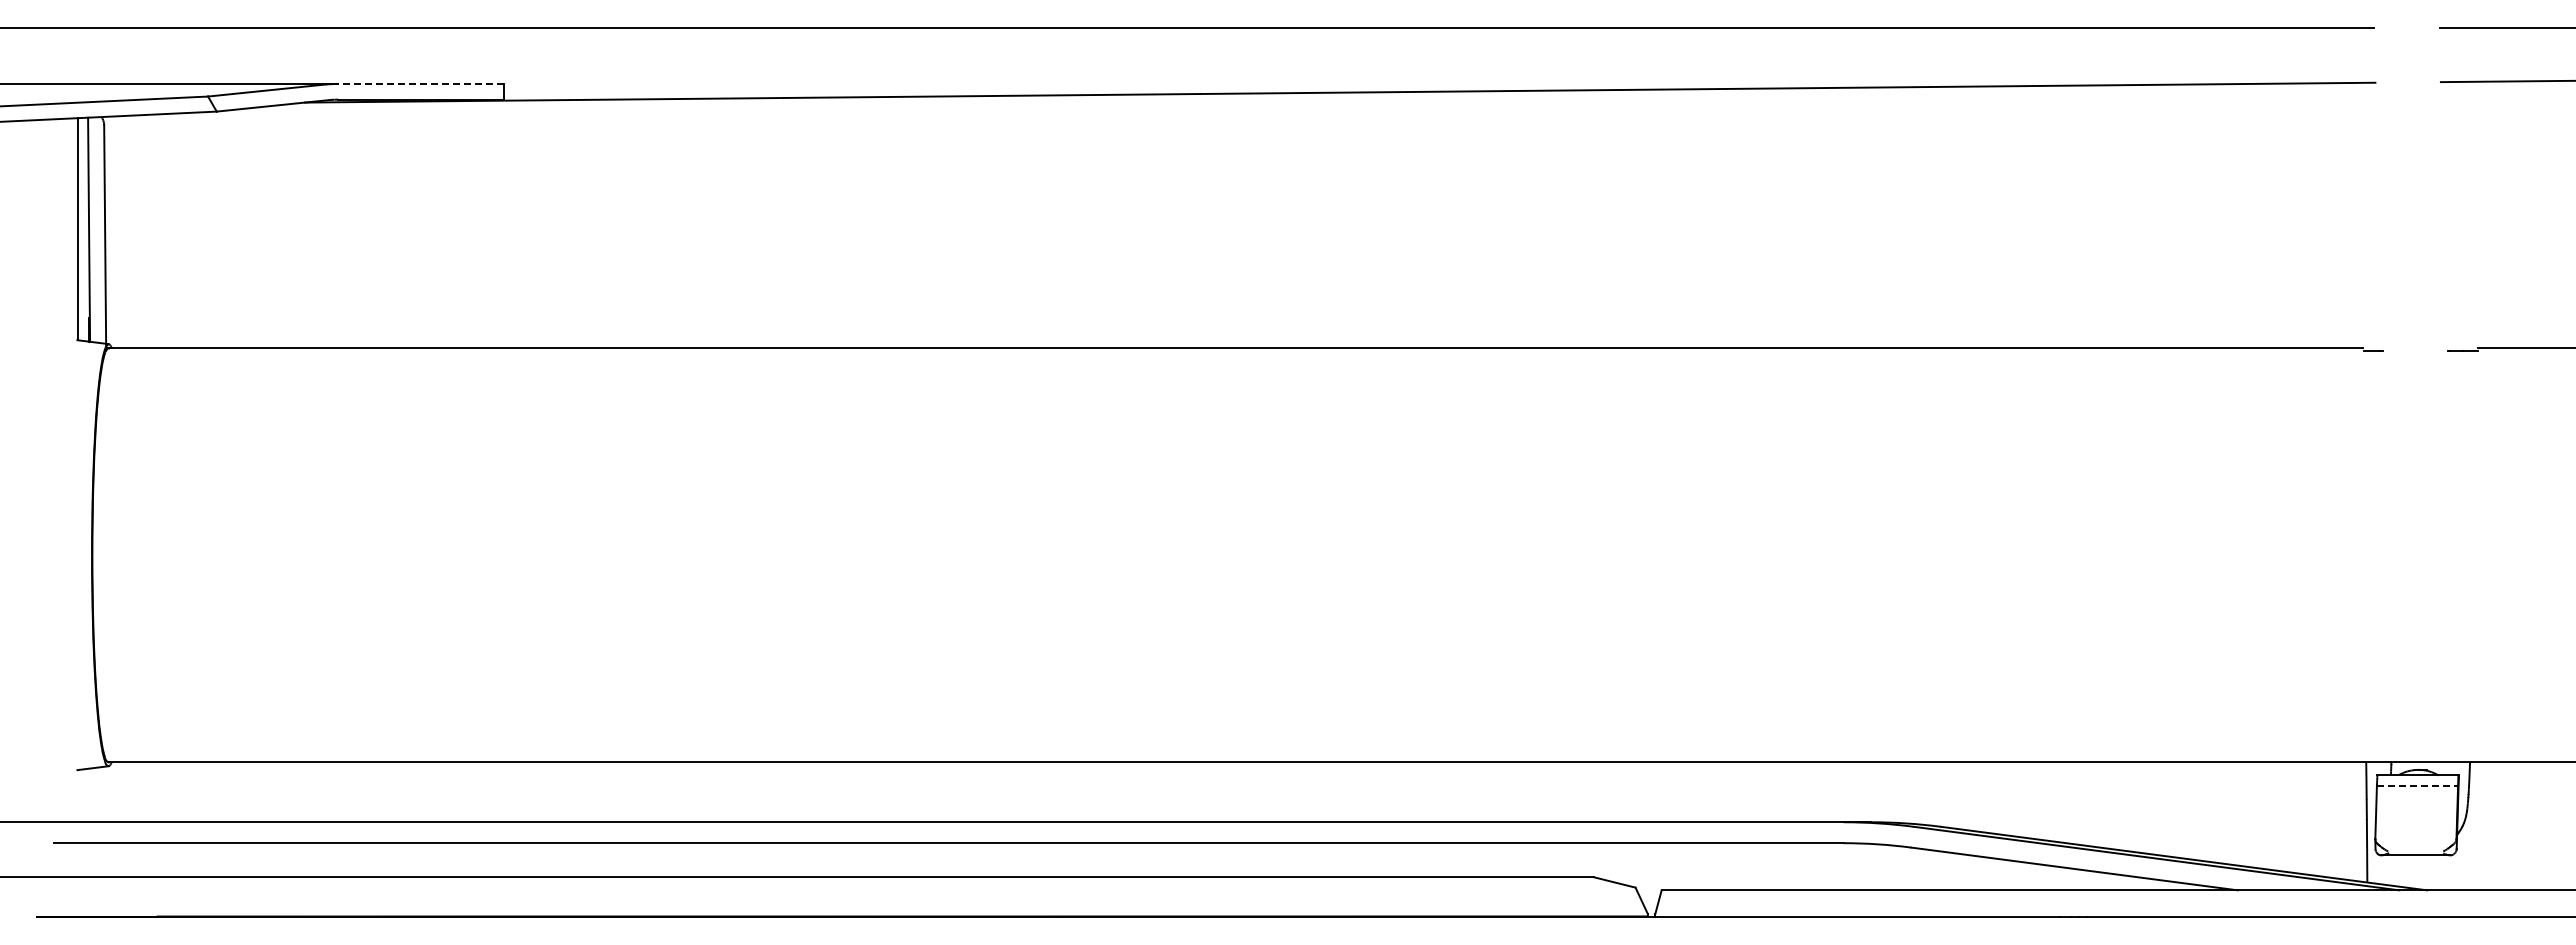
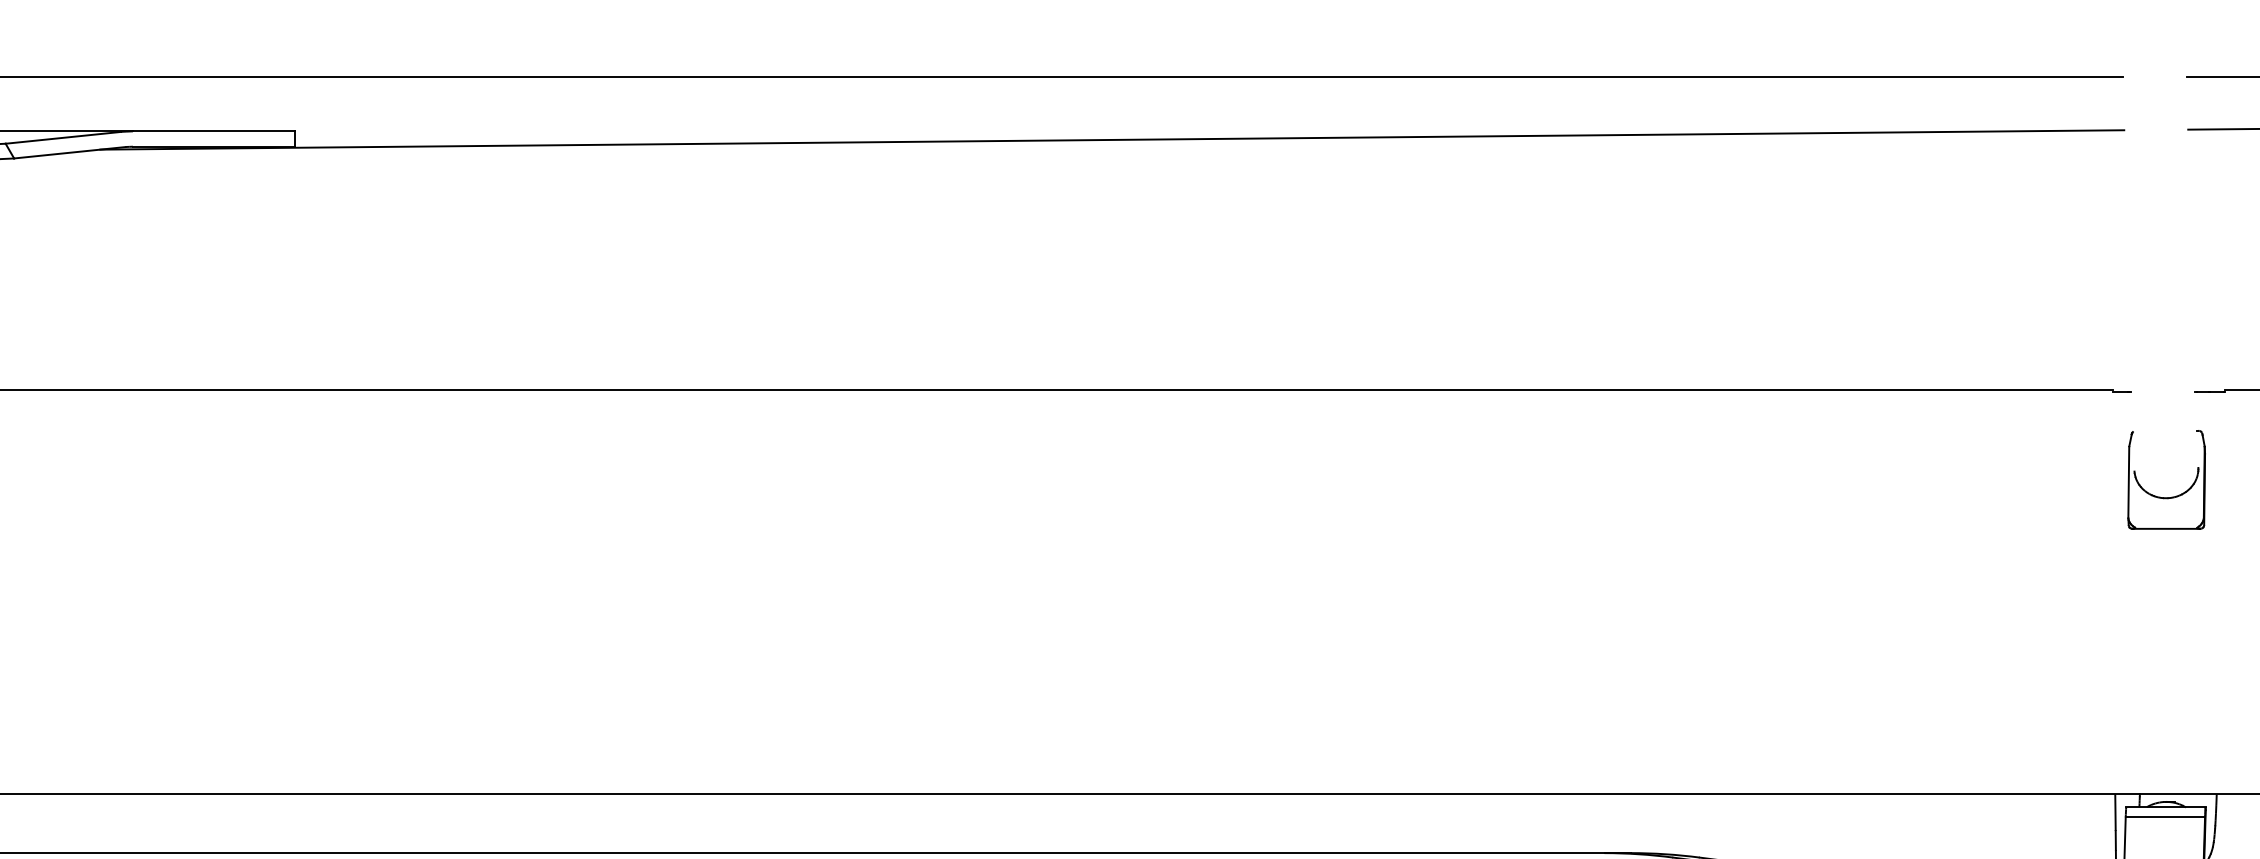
line: (420, 83) -> (213, 130), dashed -> solid
part: (2423, 457) -> (2171, 496), added
line: (2417, 785) -> (2165, 817), dashed -> solid

